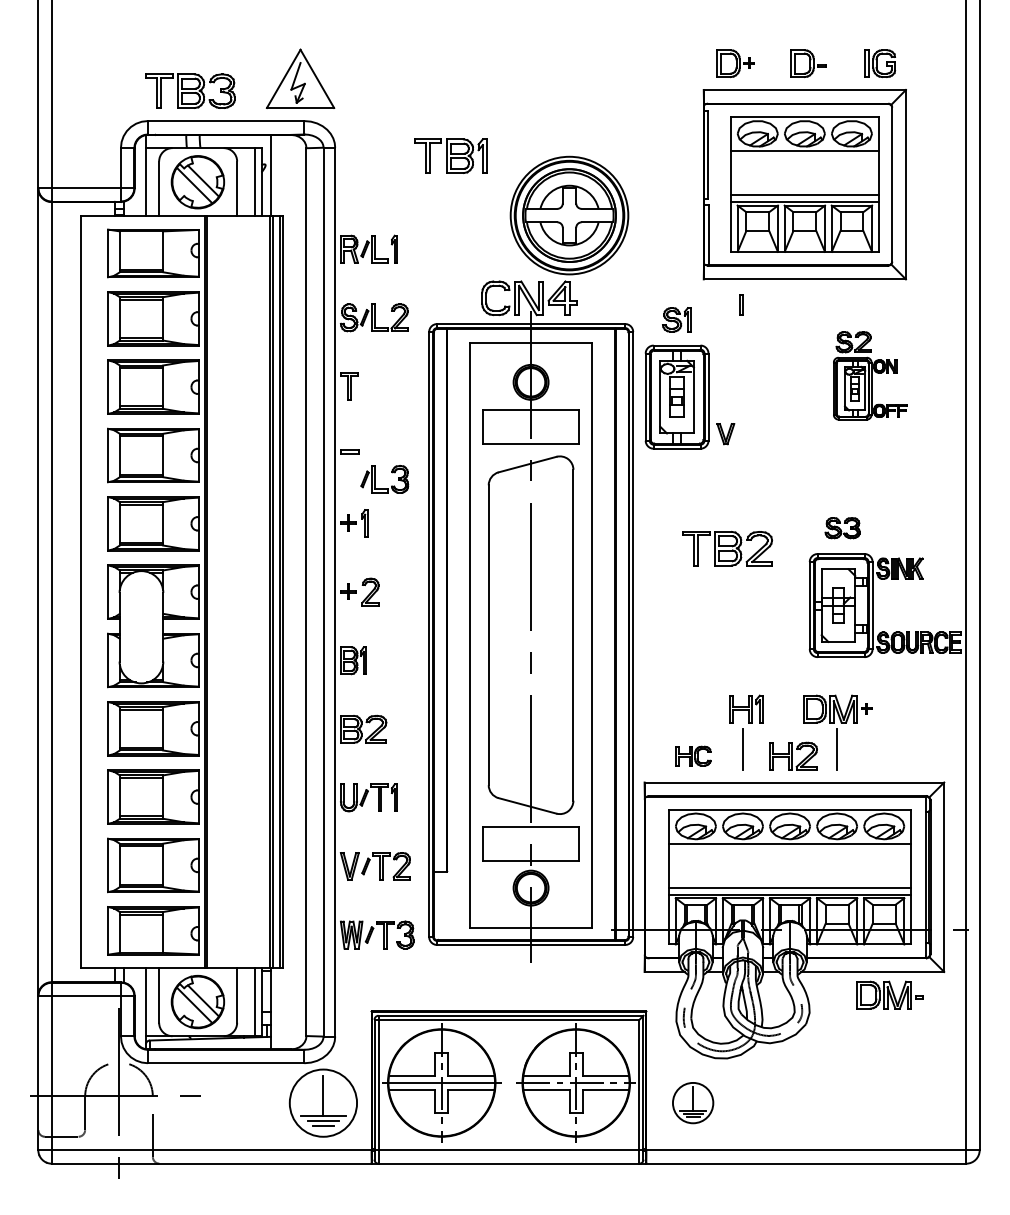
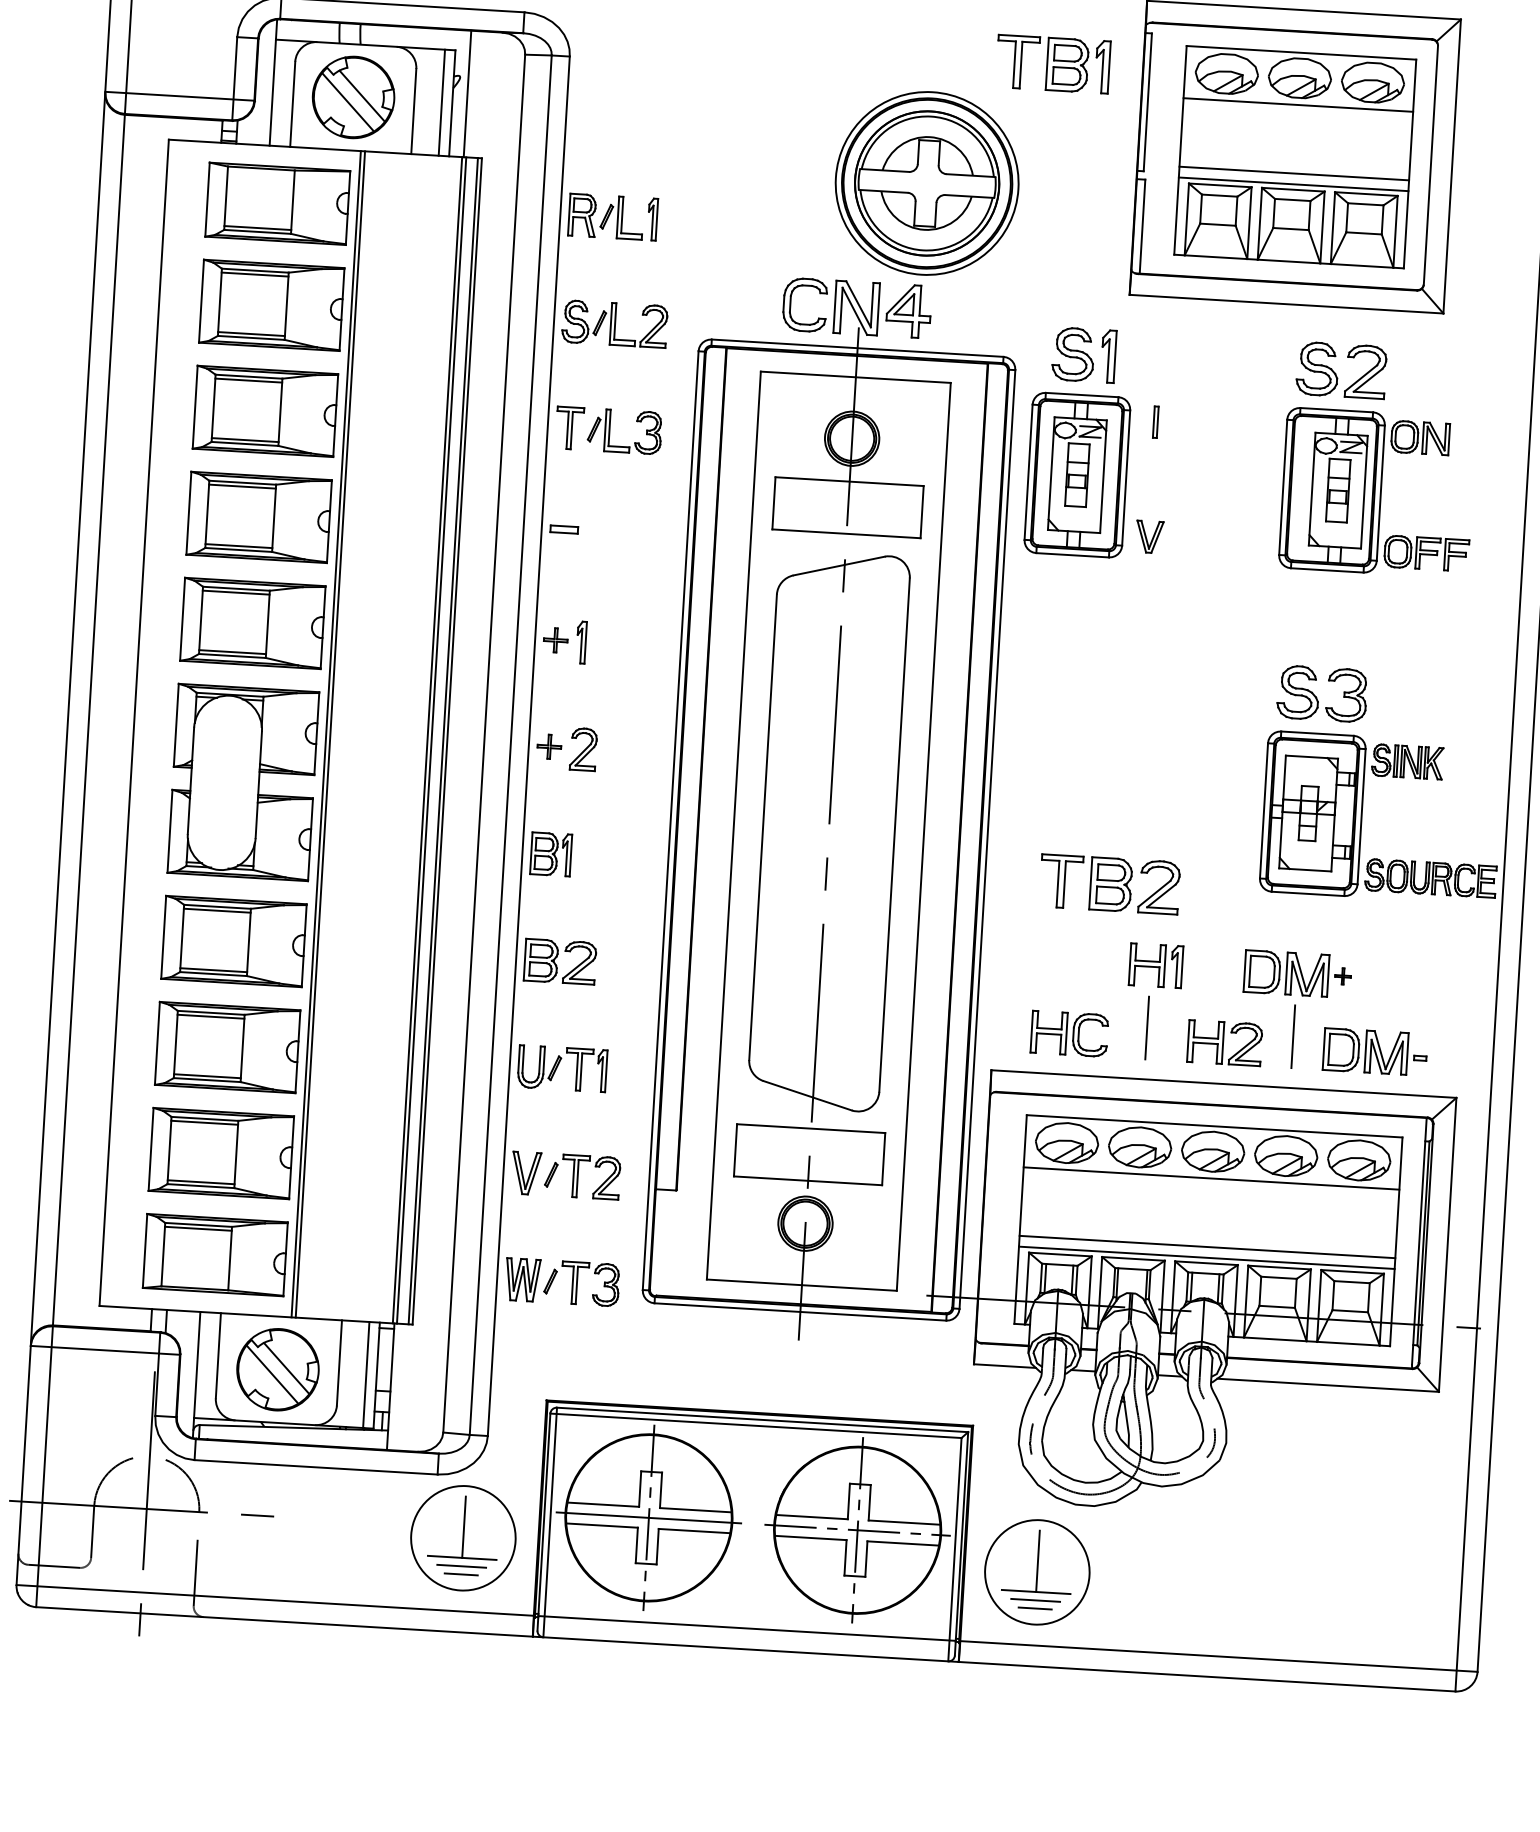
part: (450, 155) -> (1052, 63), moved
line: (740, 304) -> (1154, 421), moved
part: (676, 319) -> (1083, 354), size x1.43
part: (869, 375) -> (1377, 459), size x1.67
part: (375, 479) -> (610, 430), moved
part: (842, 527) -> (1322, 692), size x1.67
part: (727, 548) -> (1109, 884), moved
part: (693, 755) -> (1069, 1032), size x1.43
part: (889, 994) -> (1373, 1050), moved
part: (692, 1102) -> (1036, 1571), size x1.67

